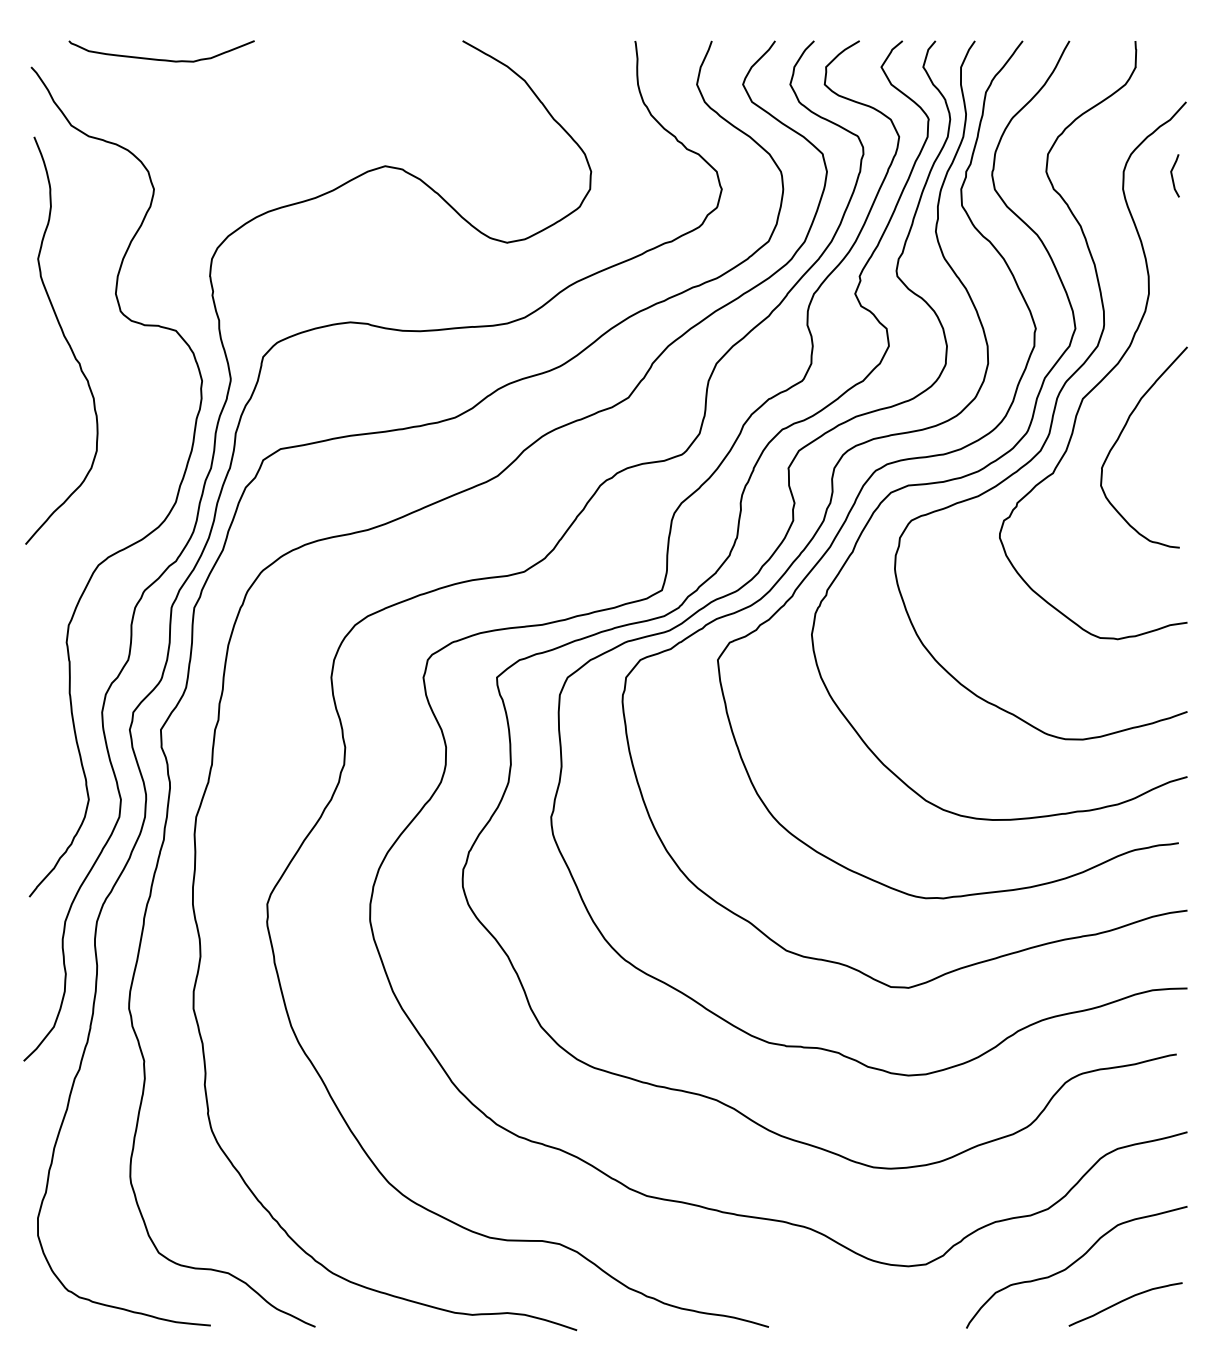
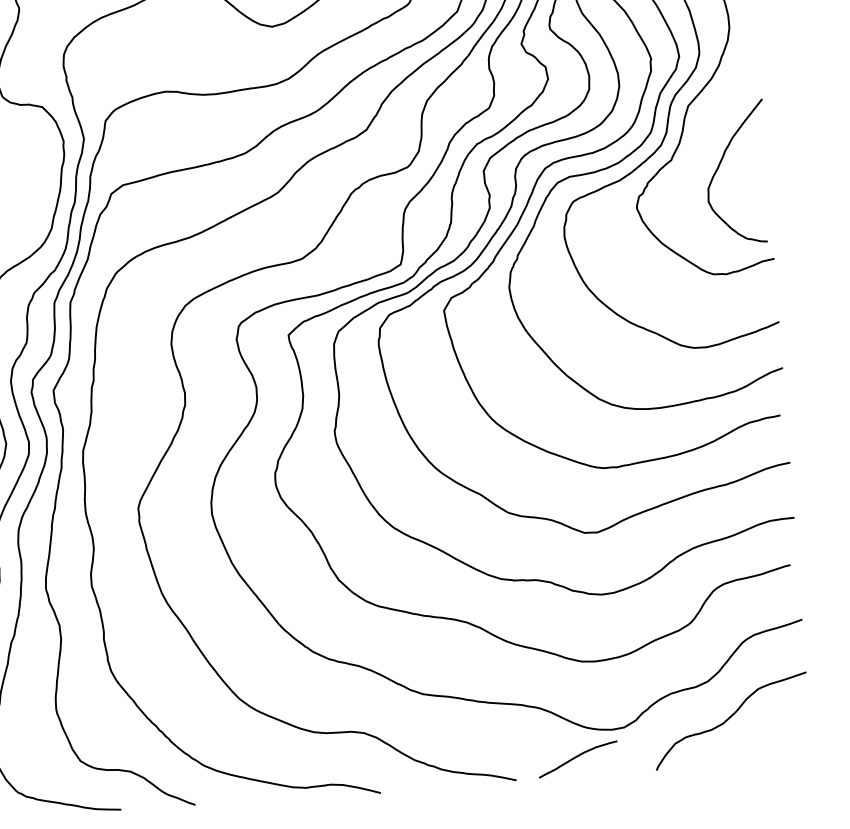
curve: (1120, 436) -> (719, 165), moved
curve: (1124, 1301) -> (577, 757), moved

